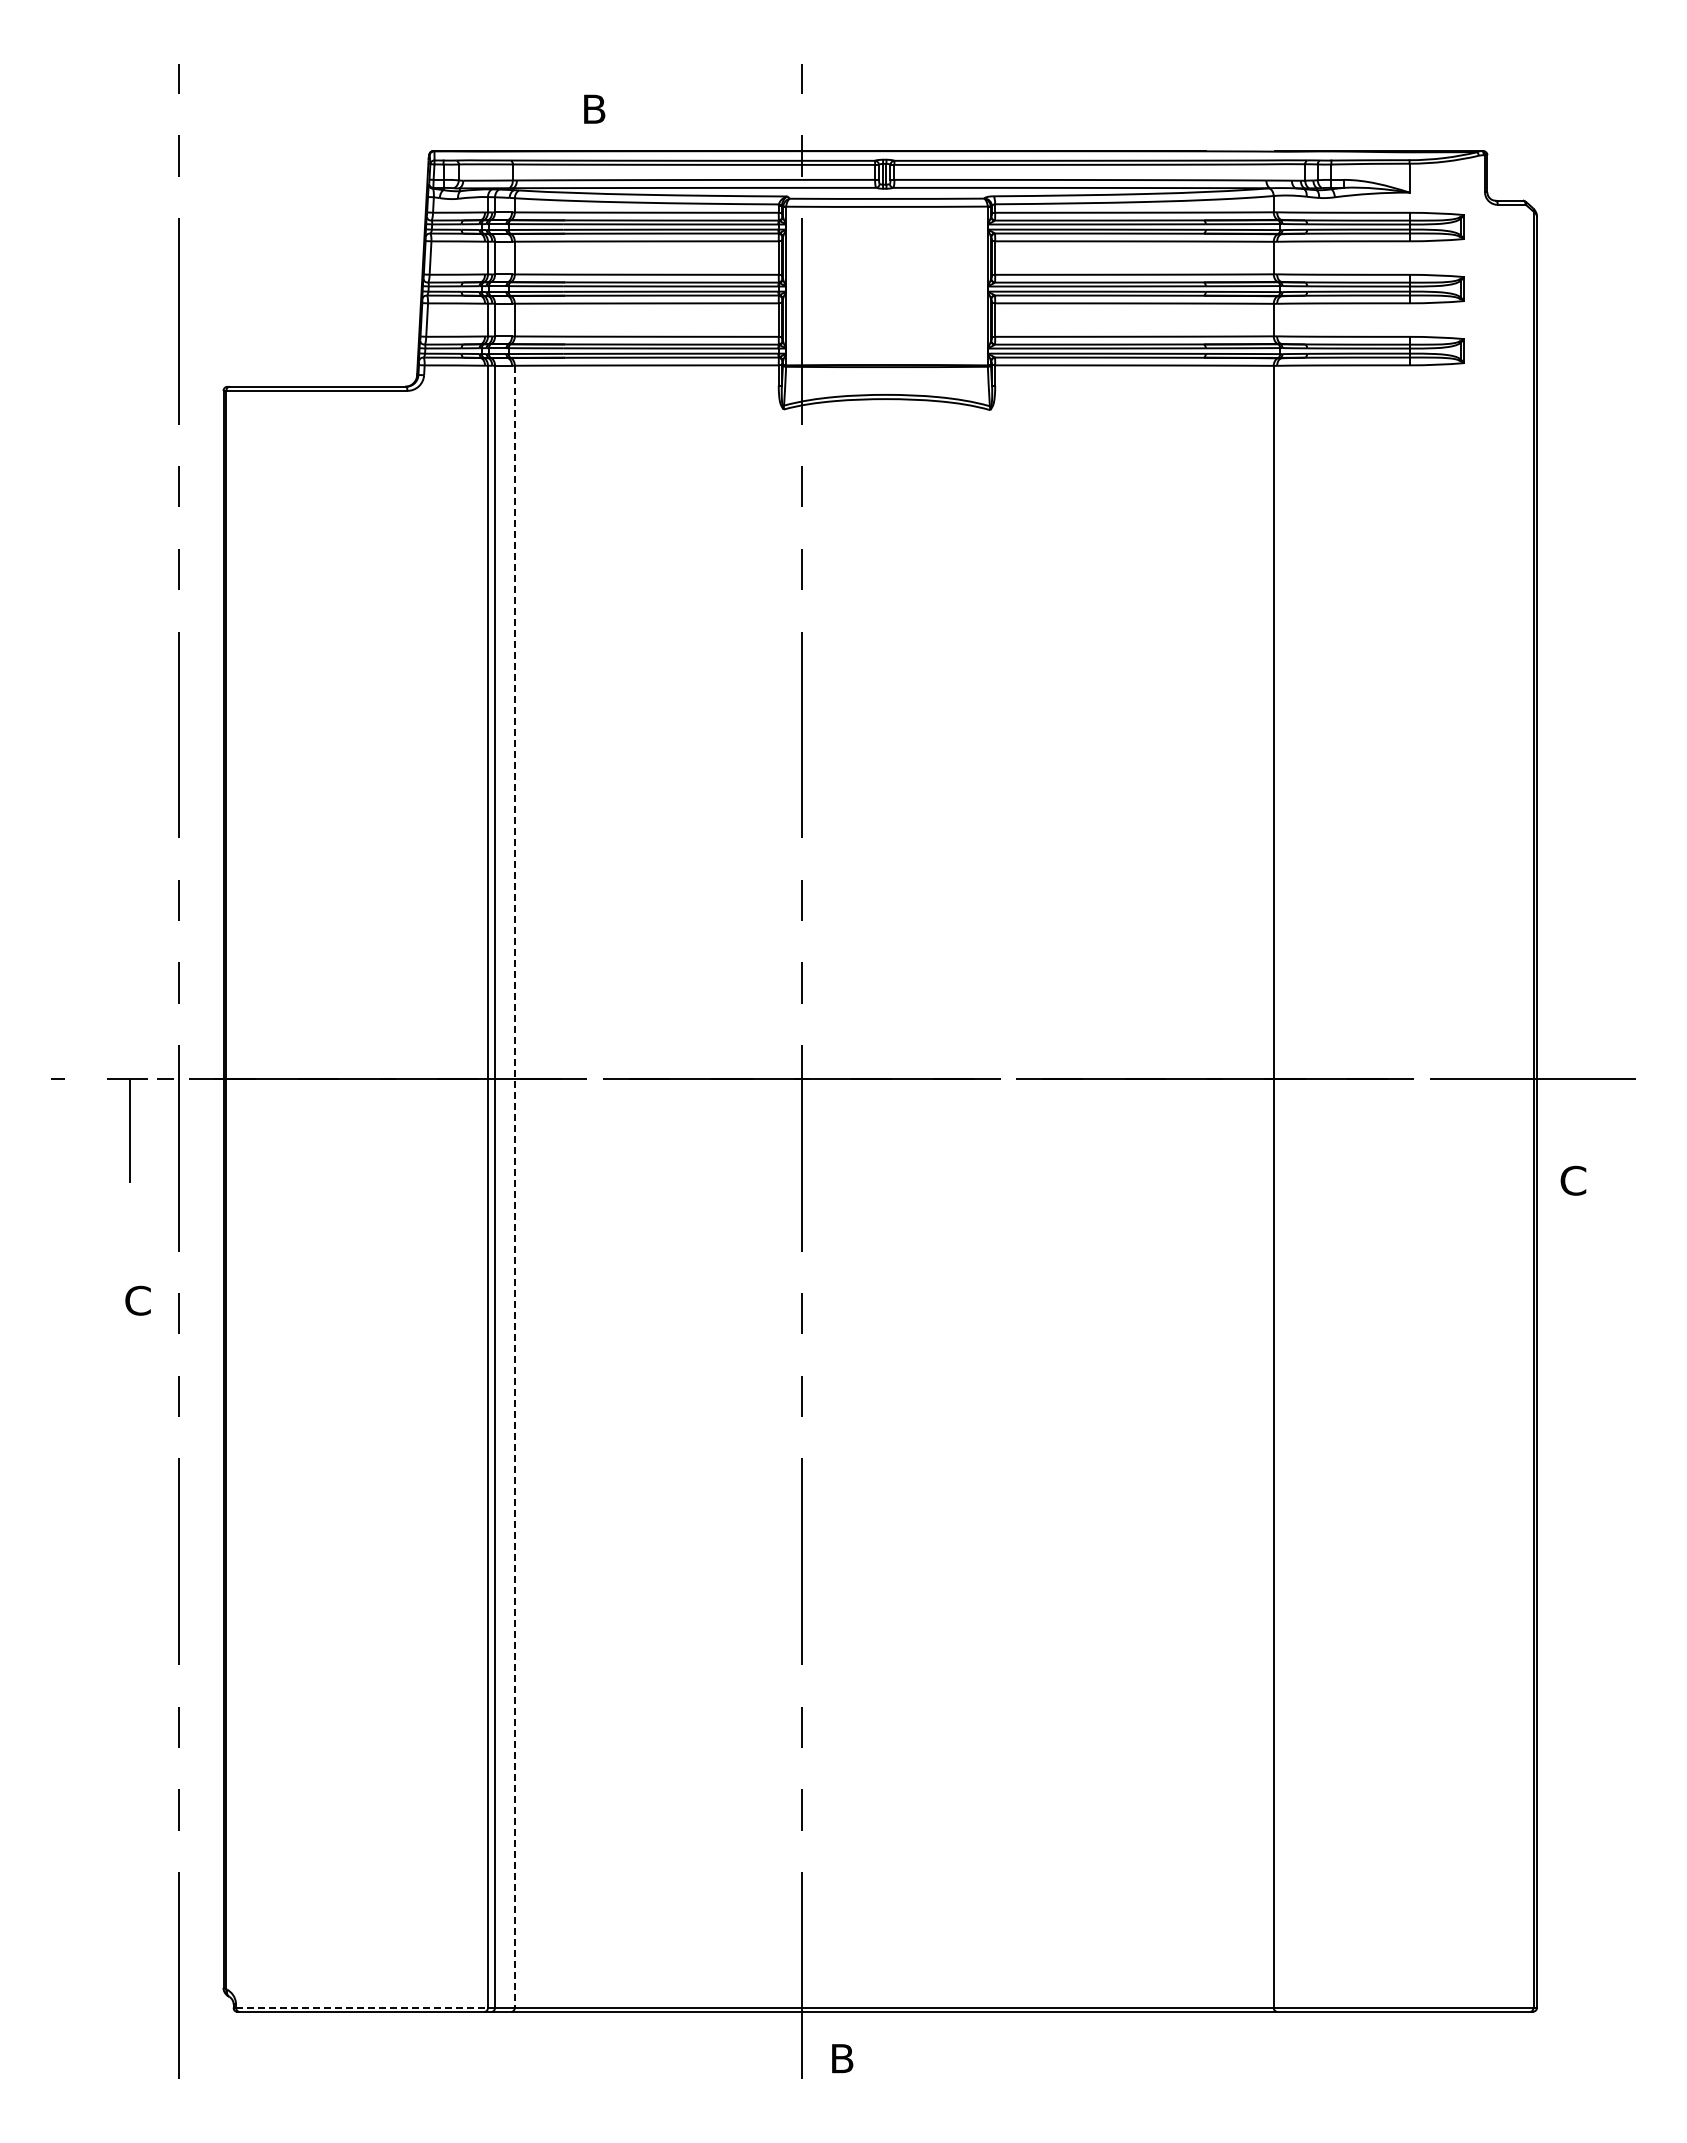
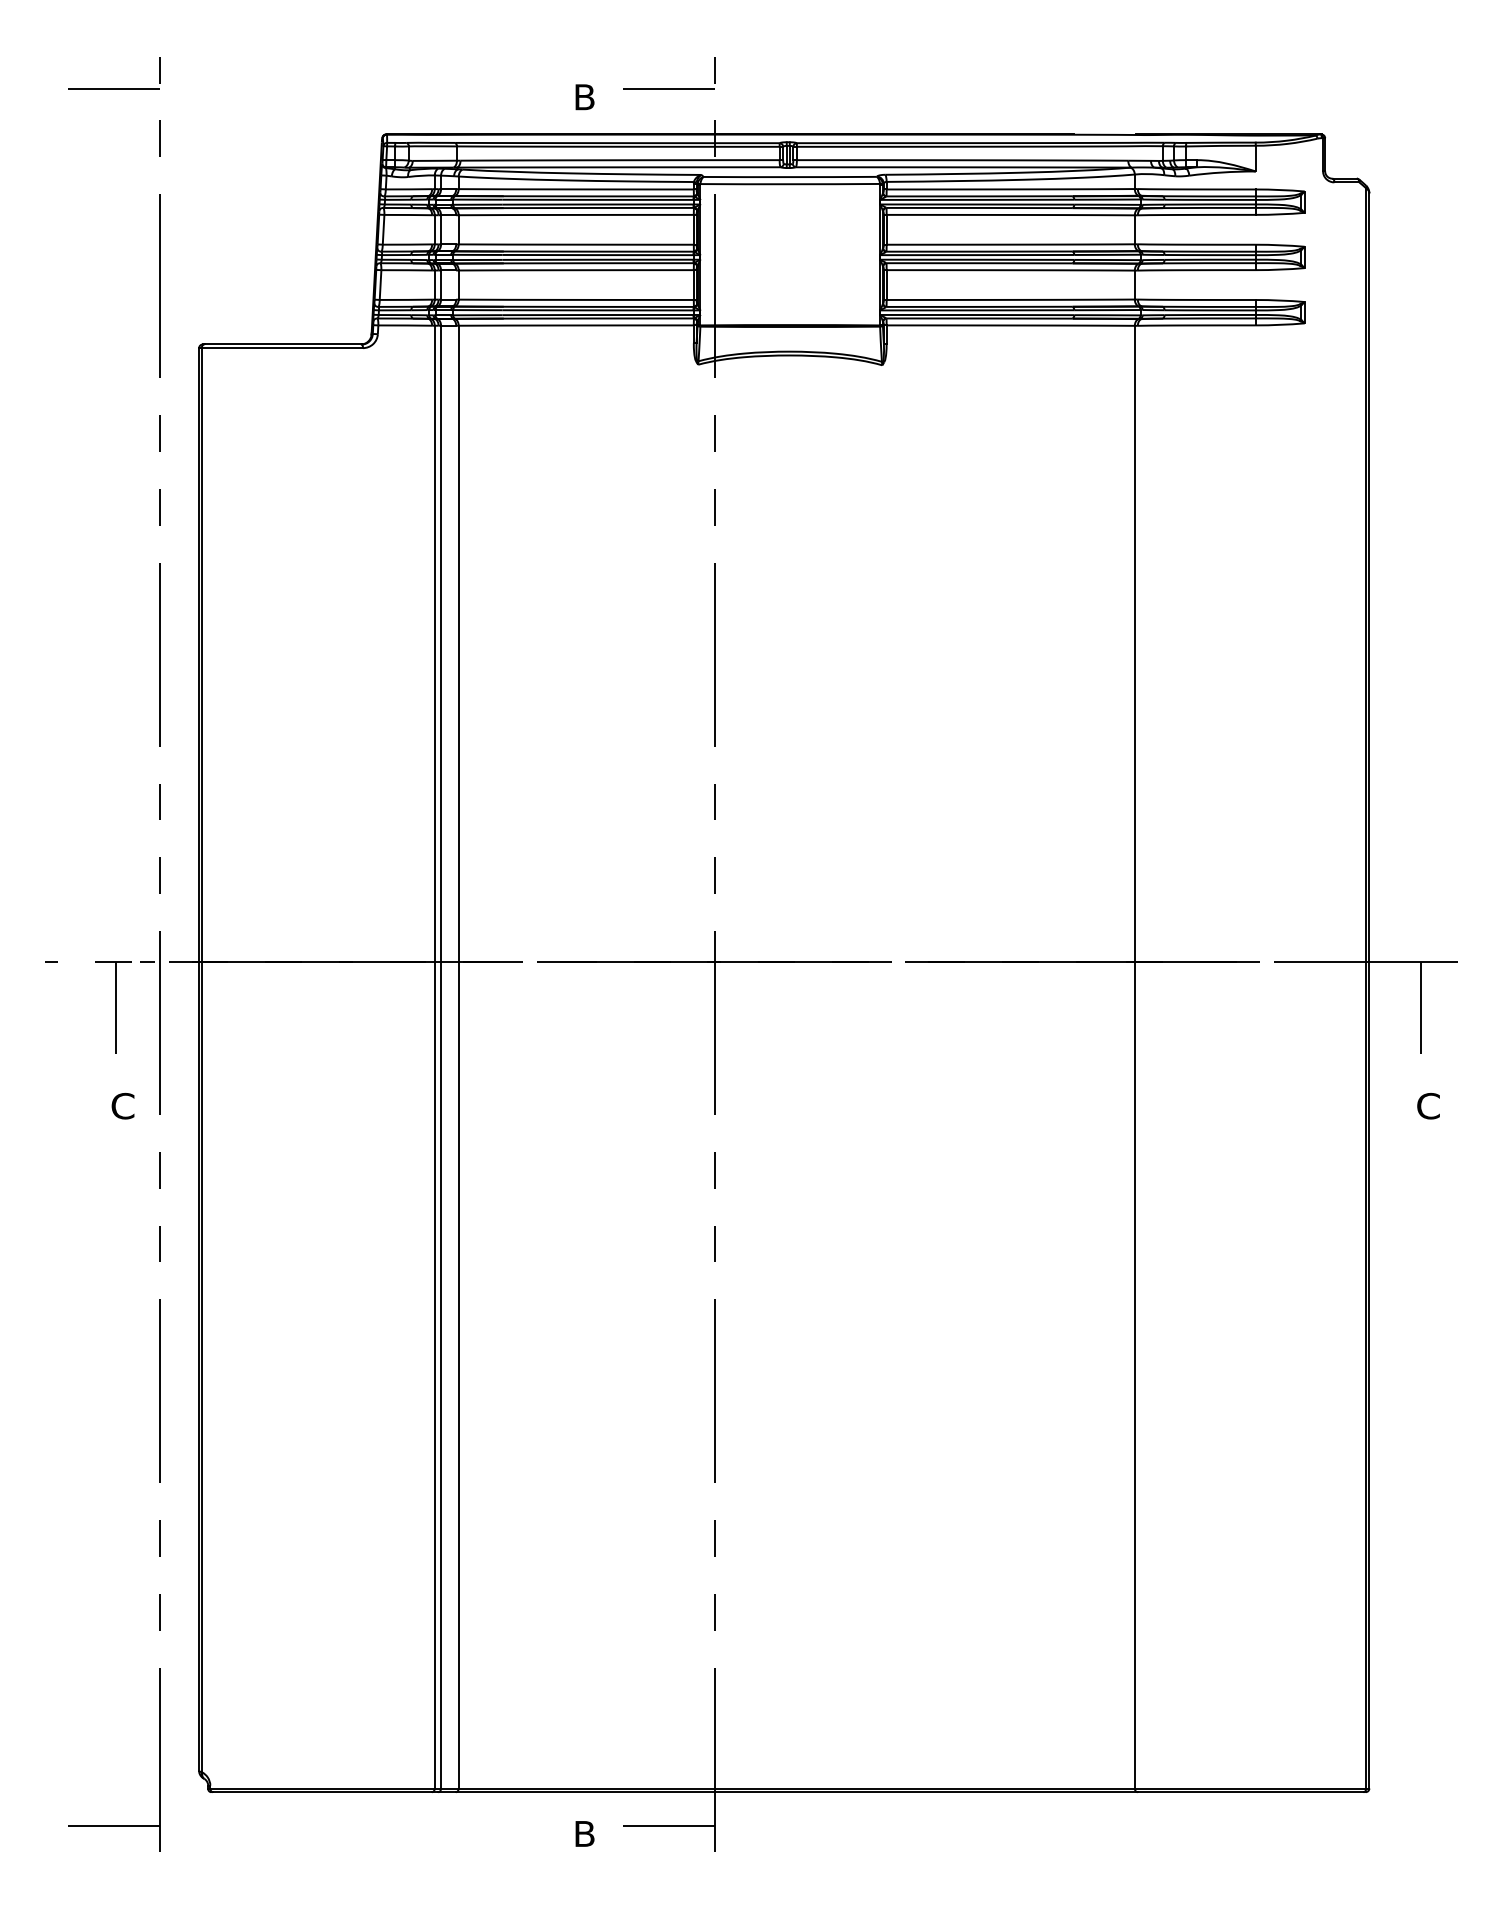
line: (127, 99) -> (113, 88), added
line: (750, 99) -> (668, 88), added
text: (594, 108) -> (584, 96), moved
line: (1595, 1130) -> (1421, 1007), added
text: (1573, 1180) -> (1428, 1105), moved
line: (514, 1186) -> (458, 1056), dashed -> solid
text: (137, 1300) -> (122, 1105), moved
line: (362, 2007) -> (322, 1788), dashed -> solid
line: (127, 2049) -> (113, 1825), added
line: (750, 2049) -> (668, 1825), added
text: (842, 2058) -> (584, 1833), moved

